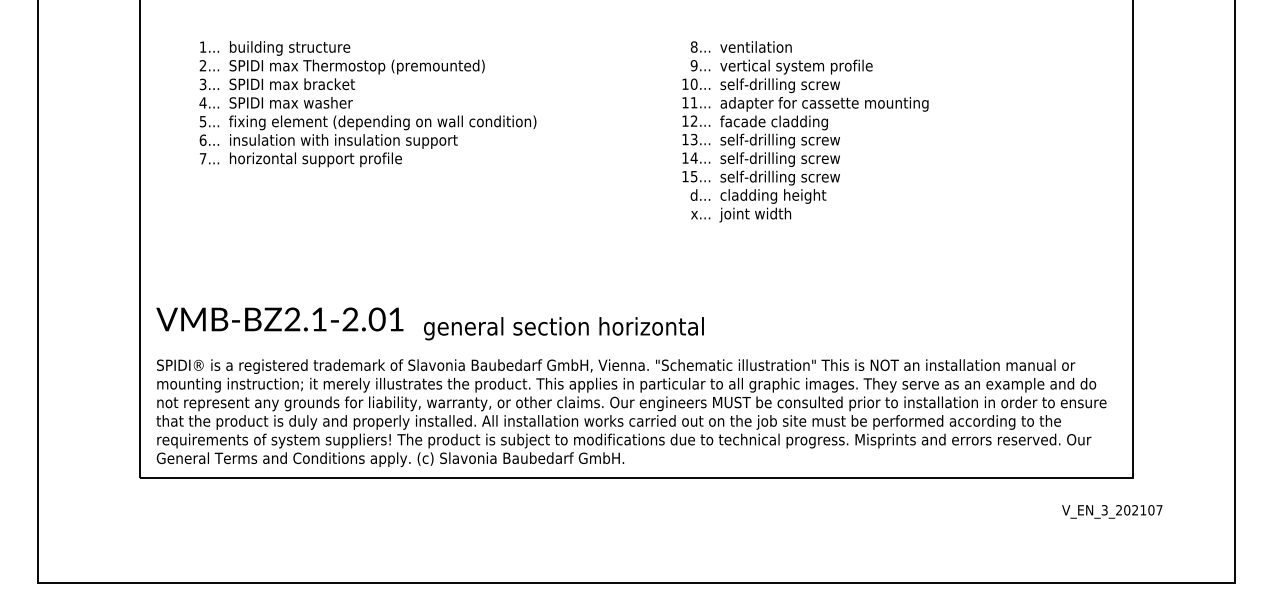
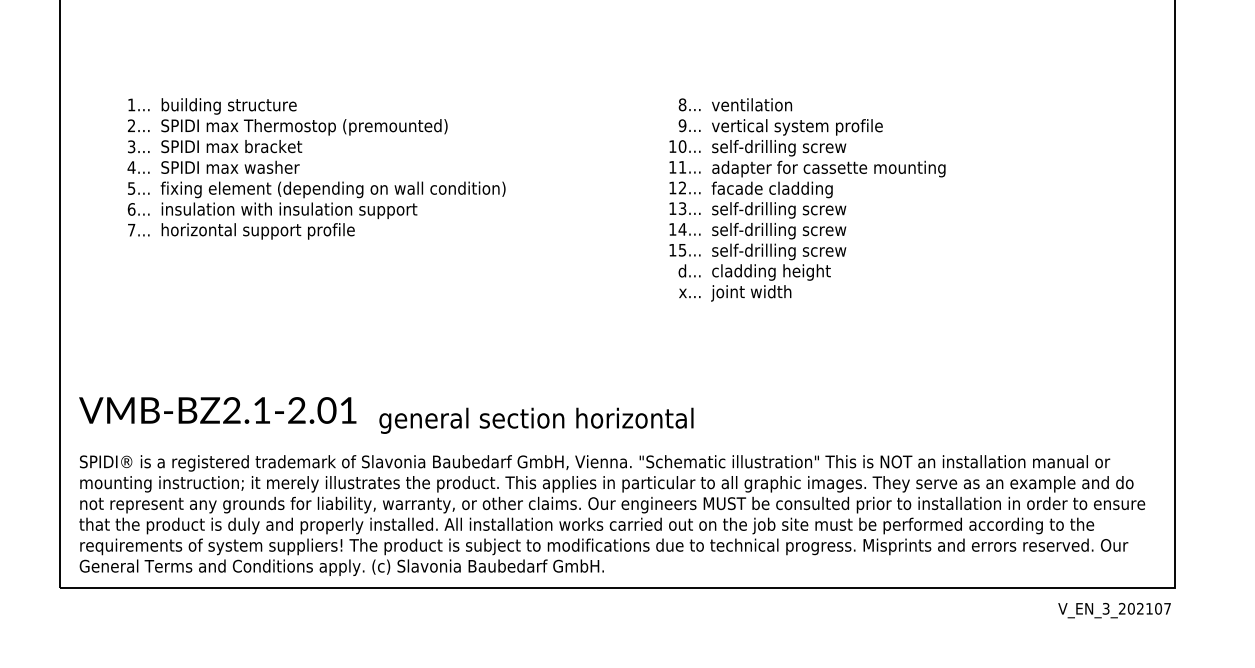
text: (1112, 511) -> (1114, 610), moved

